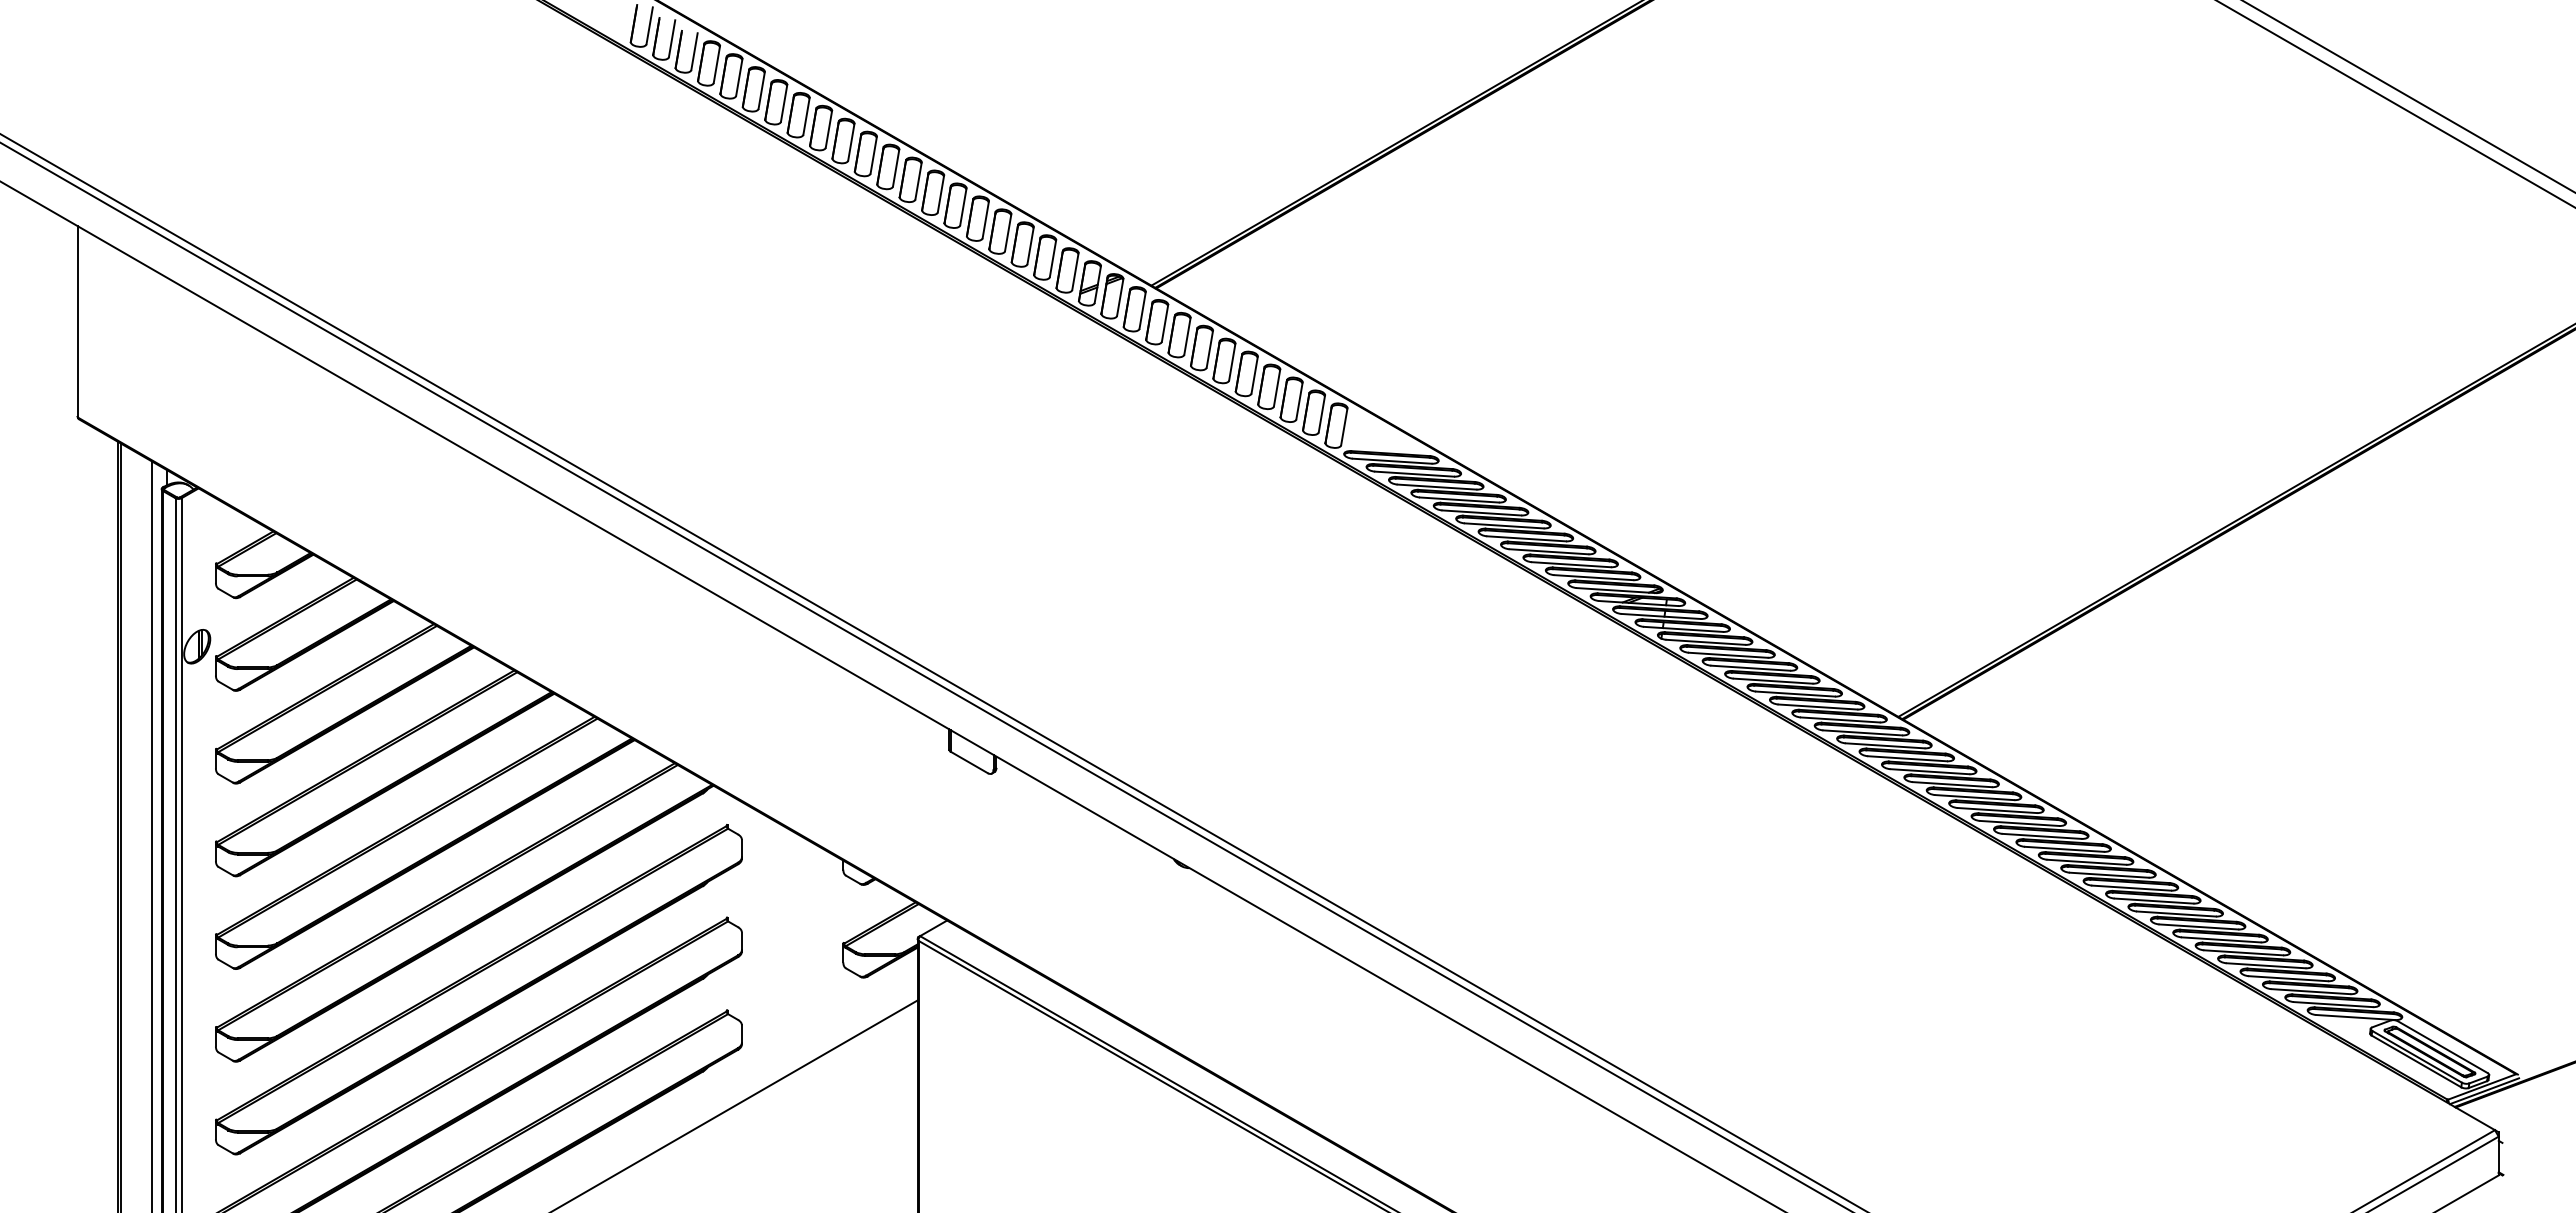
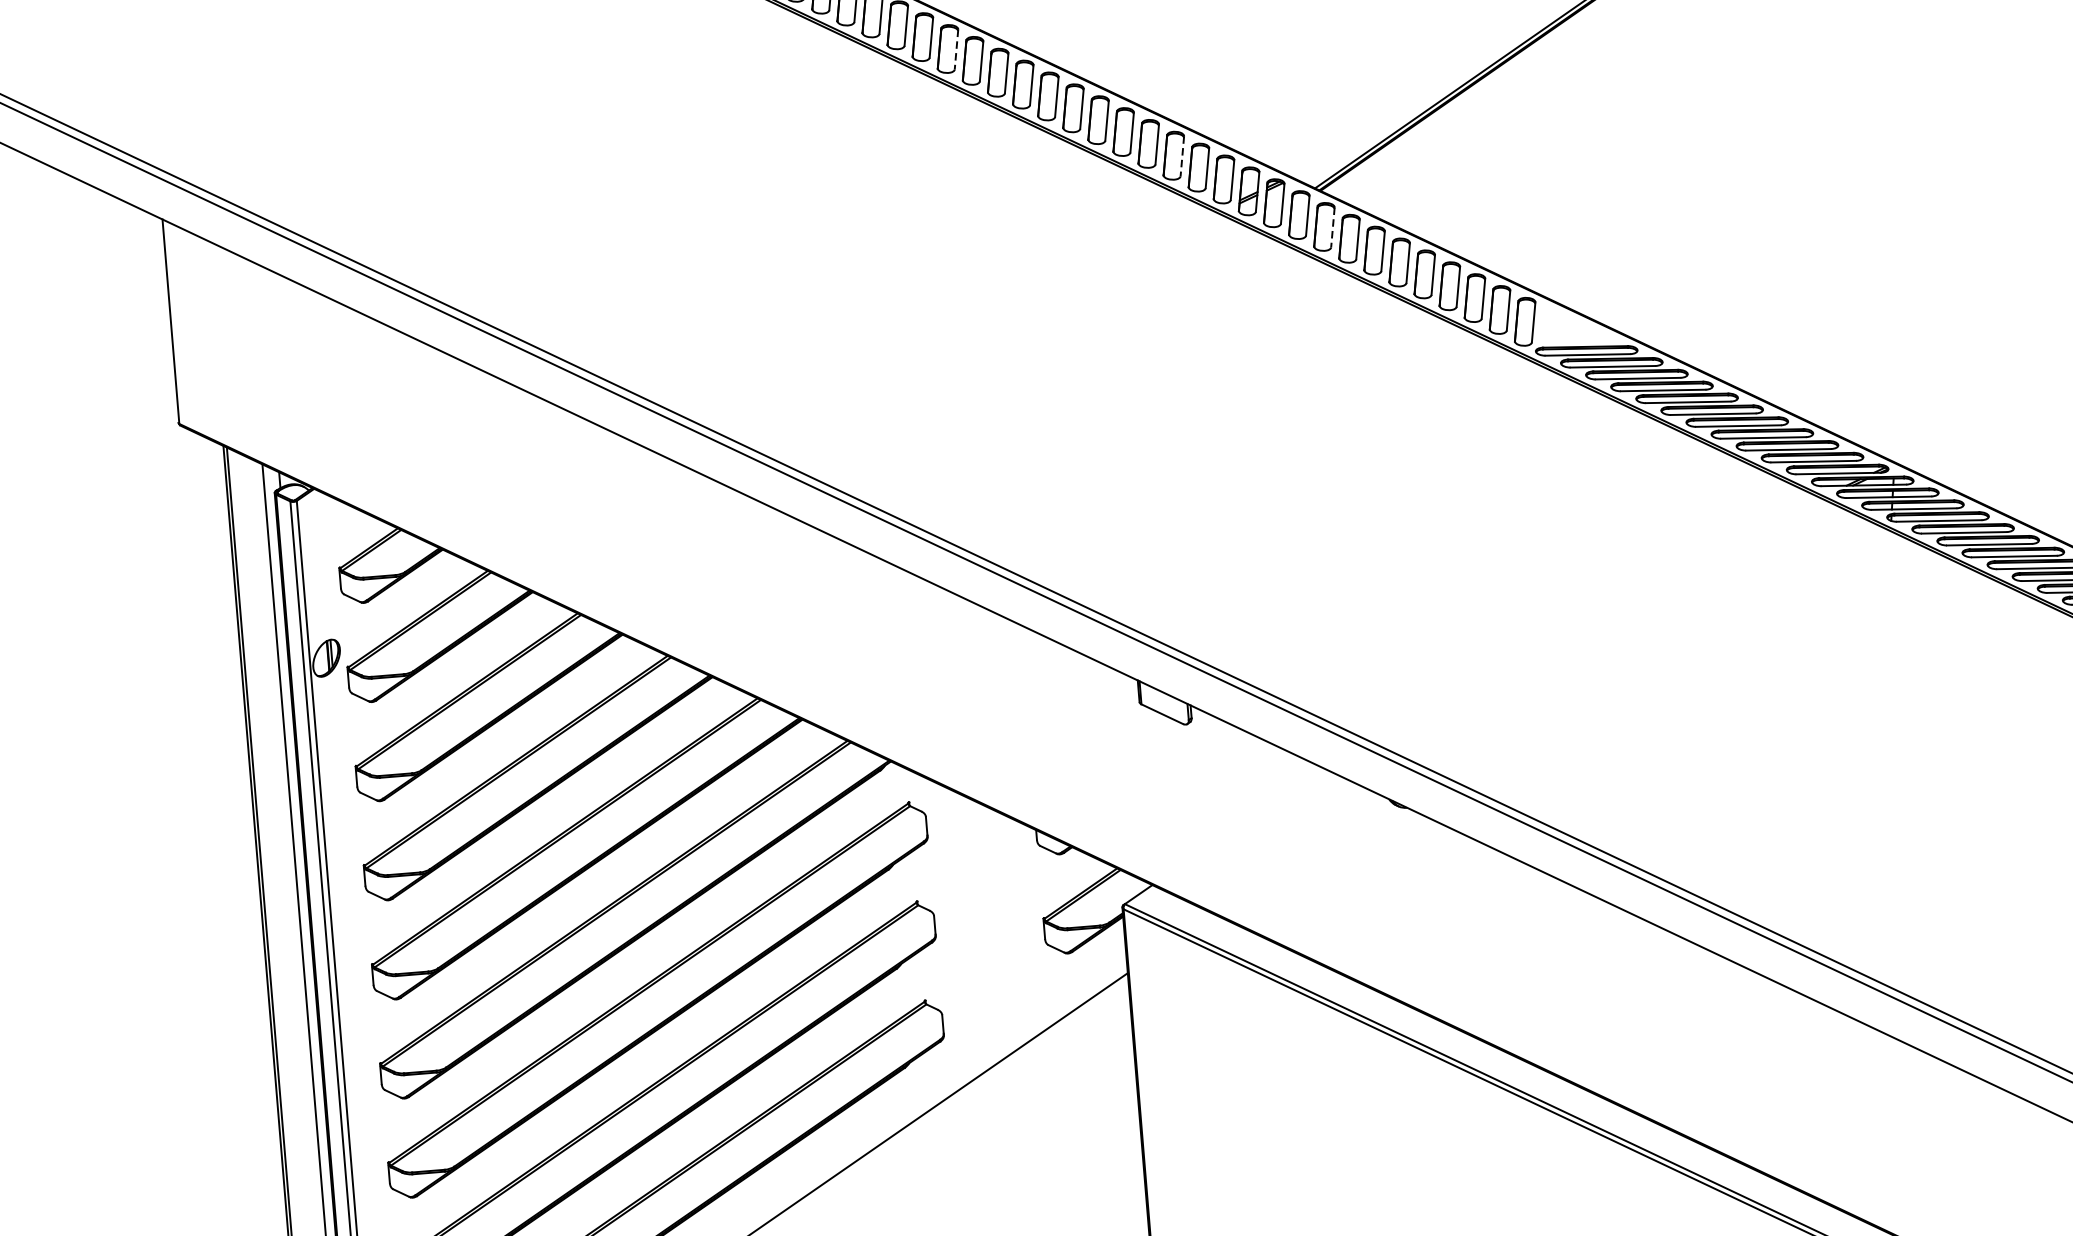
line: (828, 129) -> (956, 49), solid -> dashed
line: (1030, 245) -> (1182, 156), solid -> dashed
line: (1165, 323) -> (1333, 227), solid -> dashed

